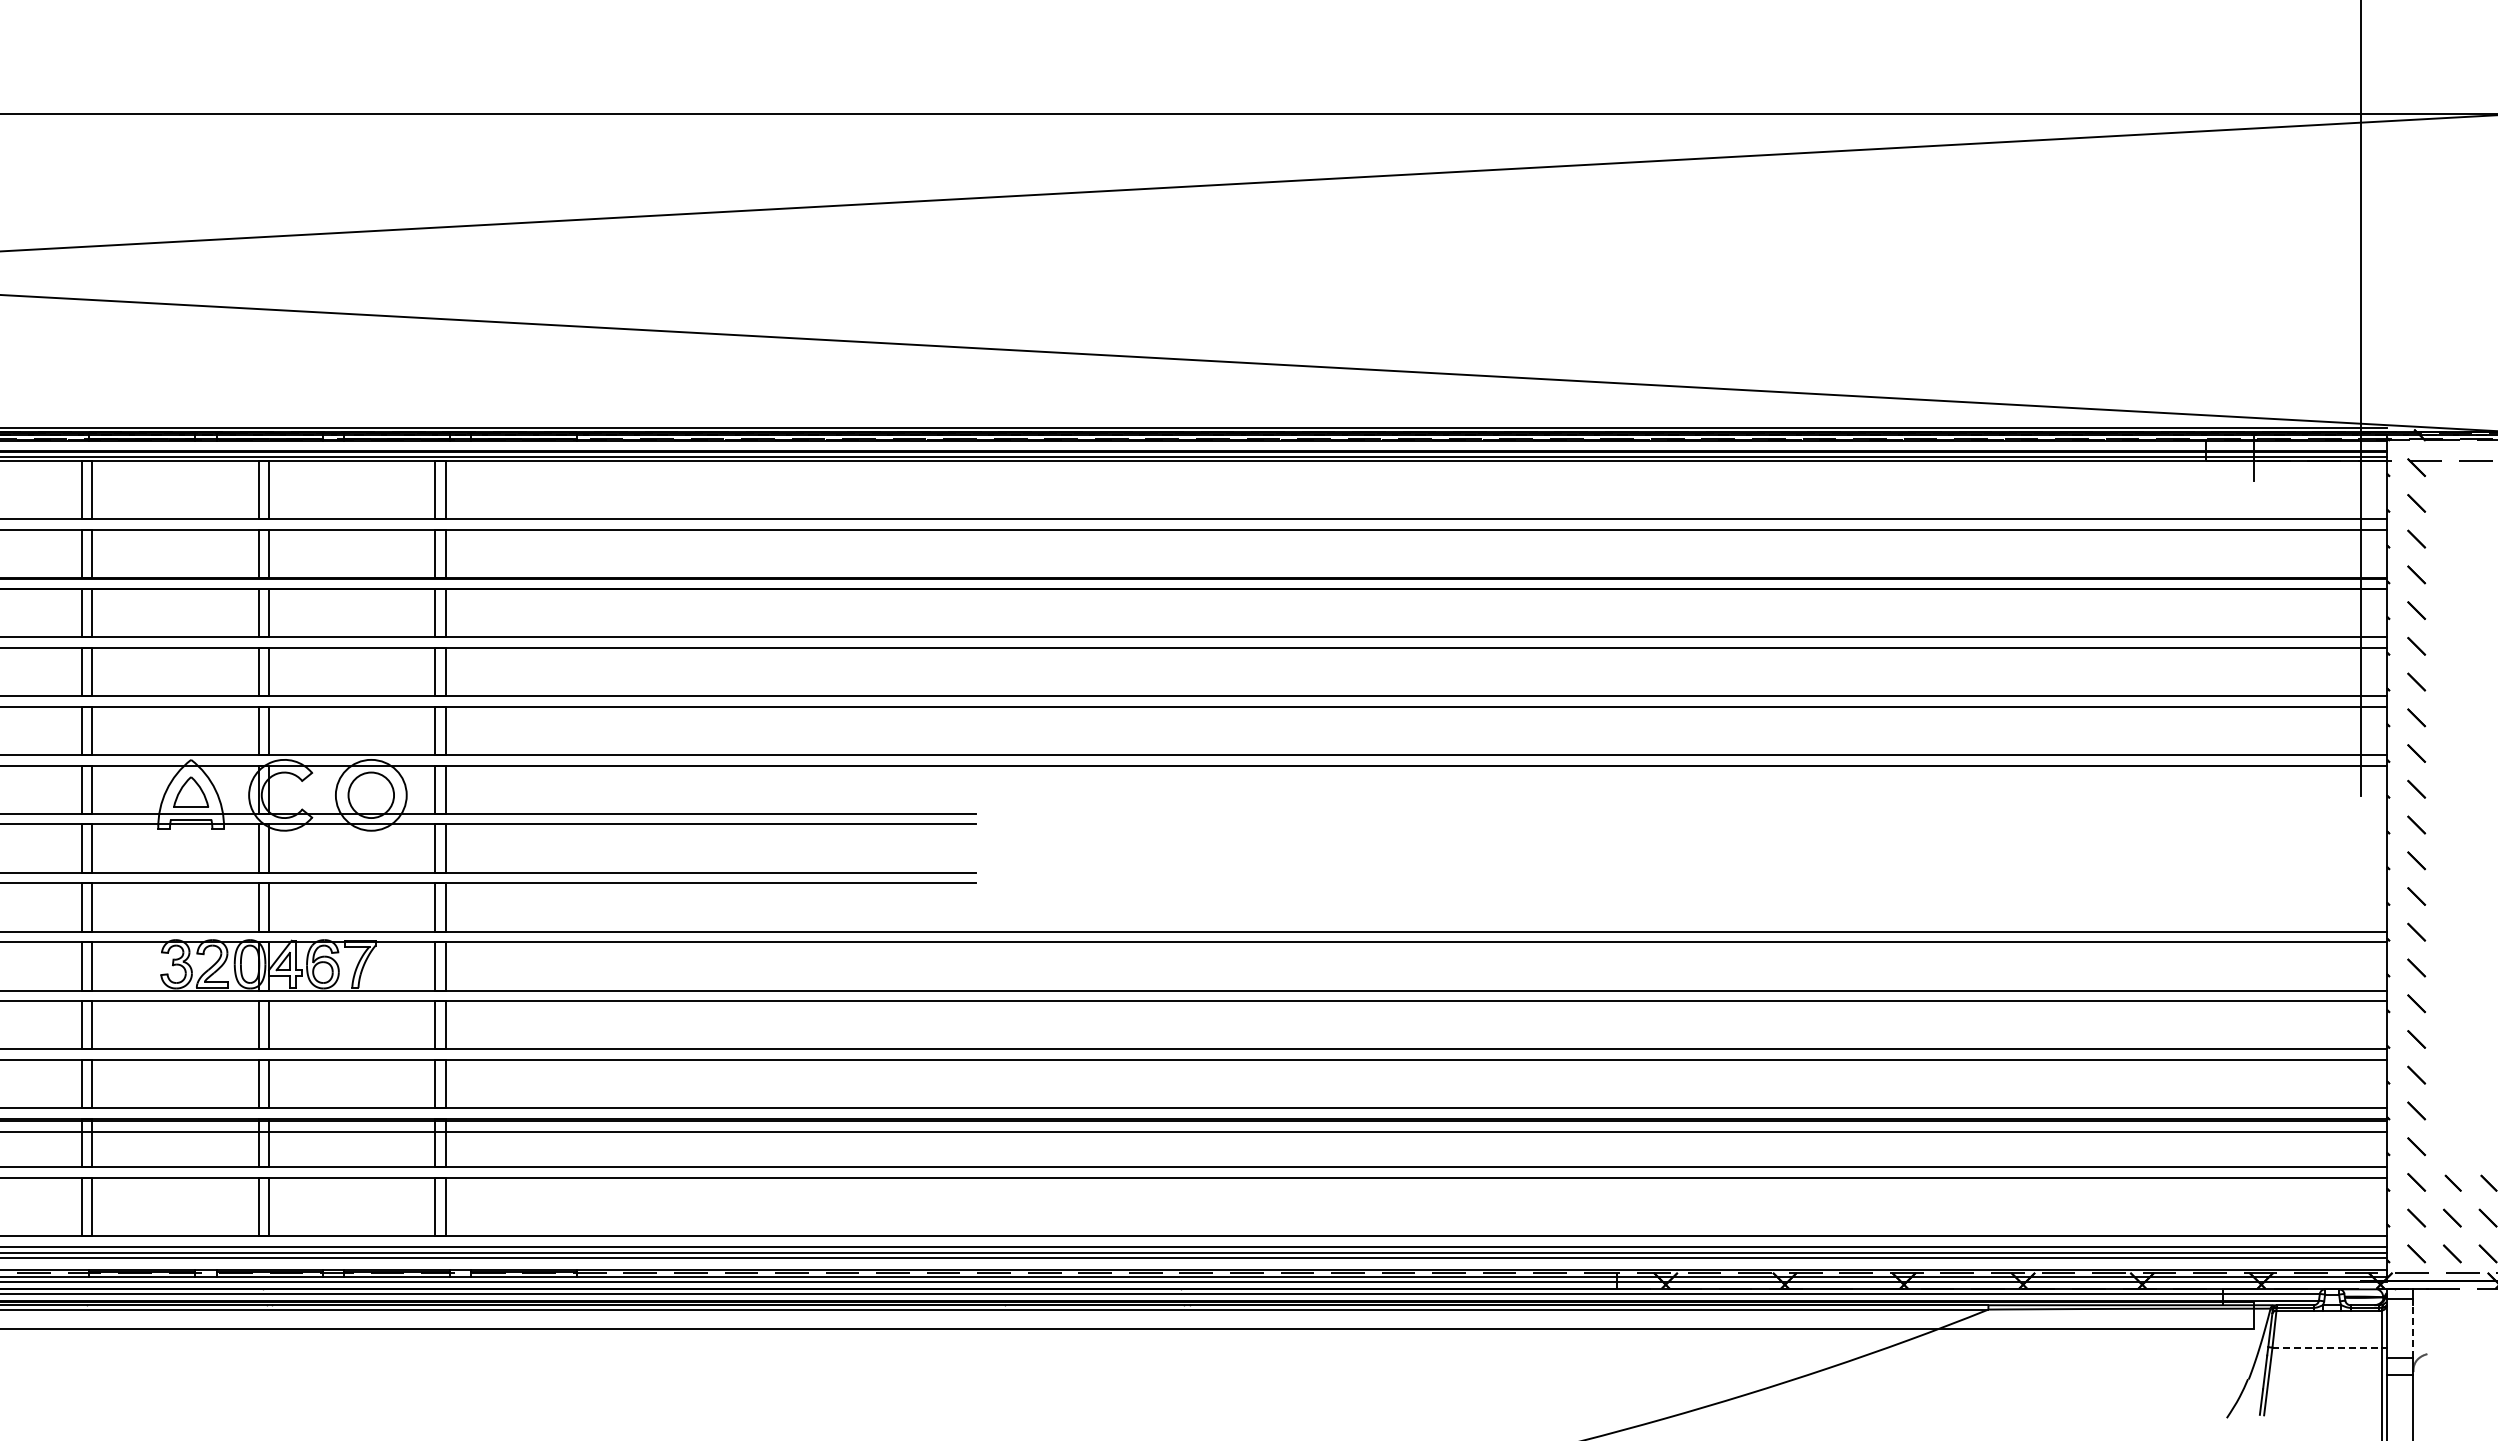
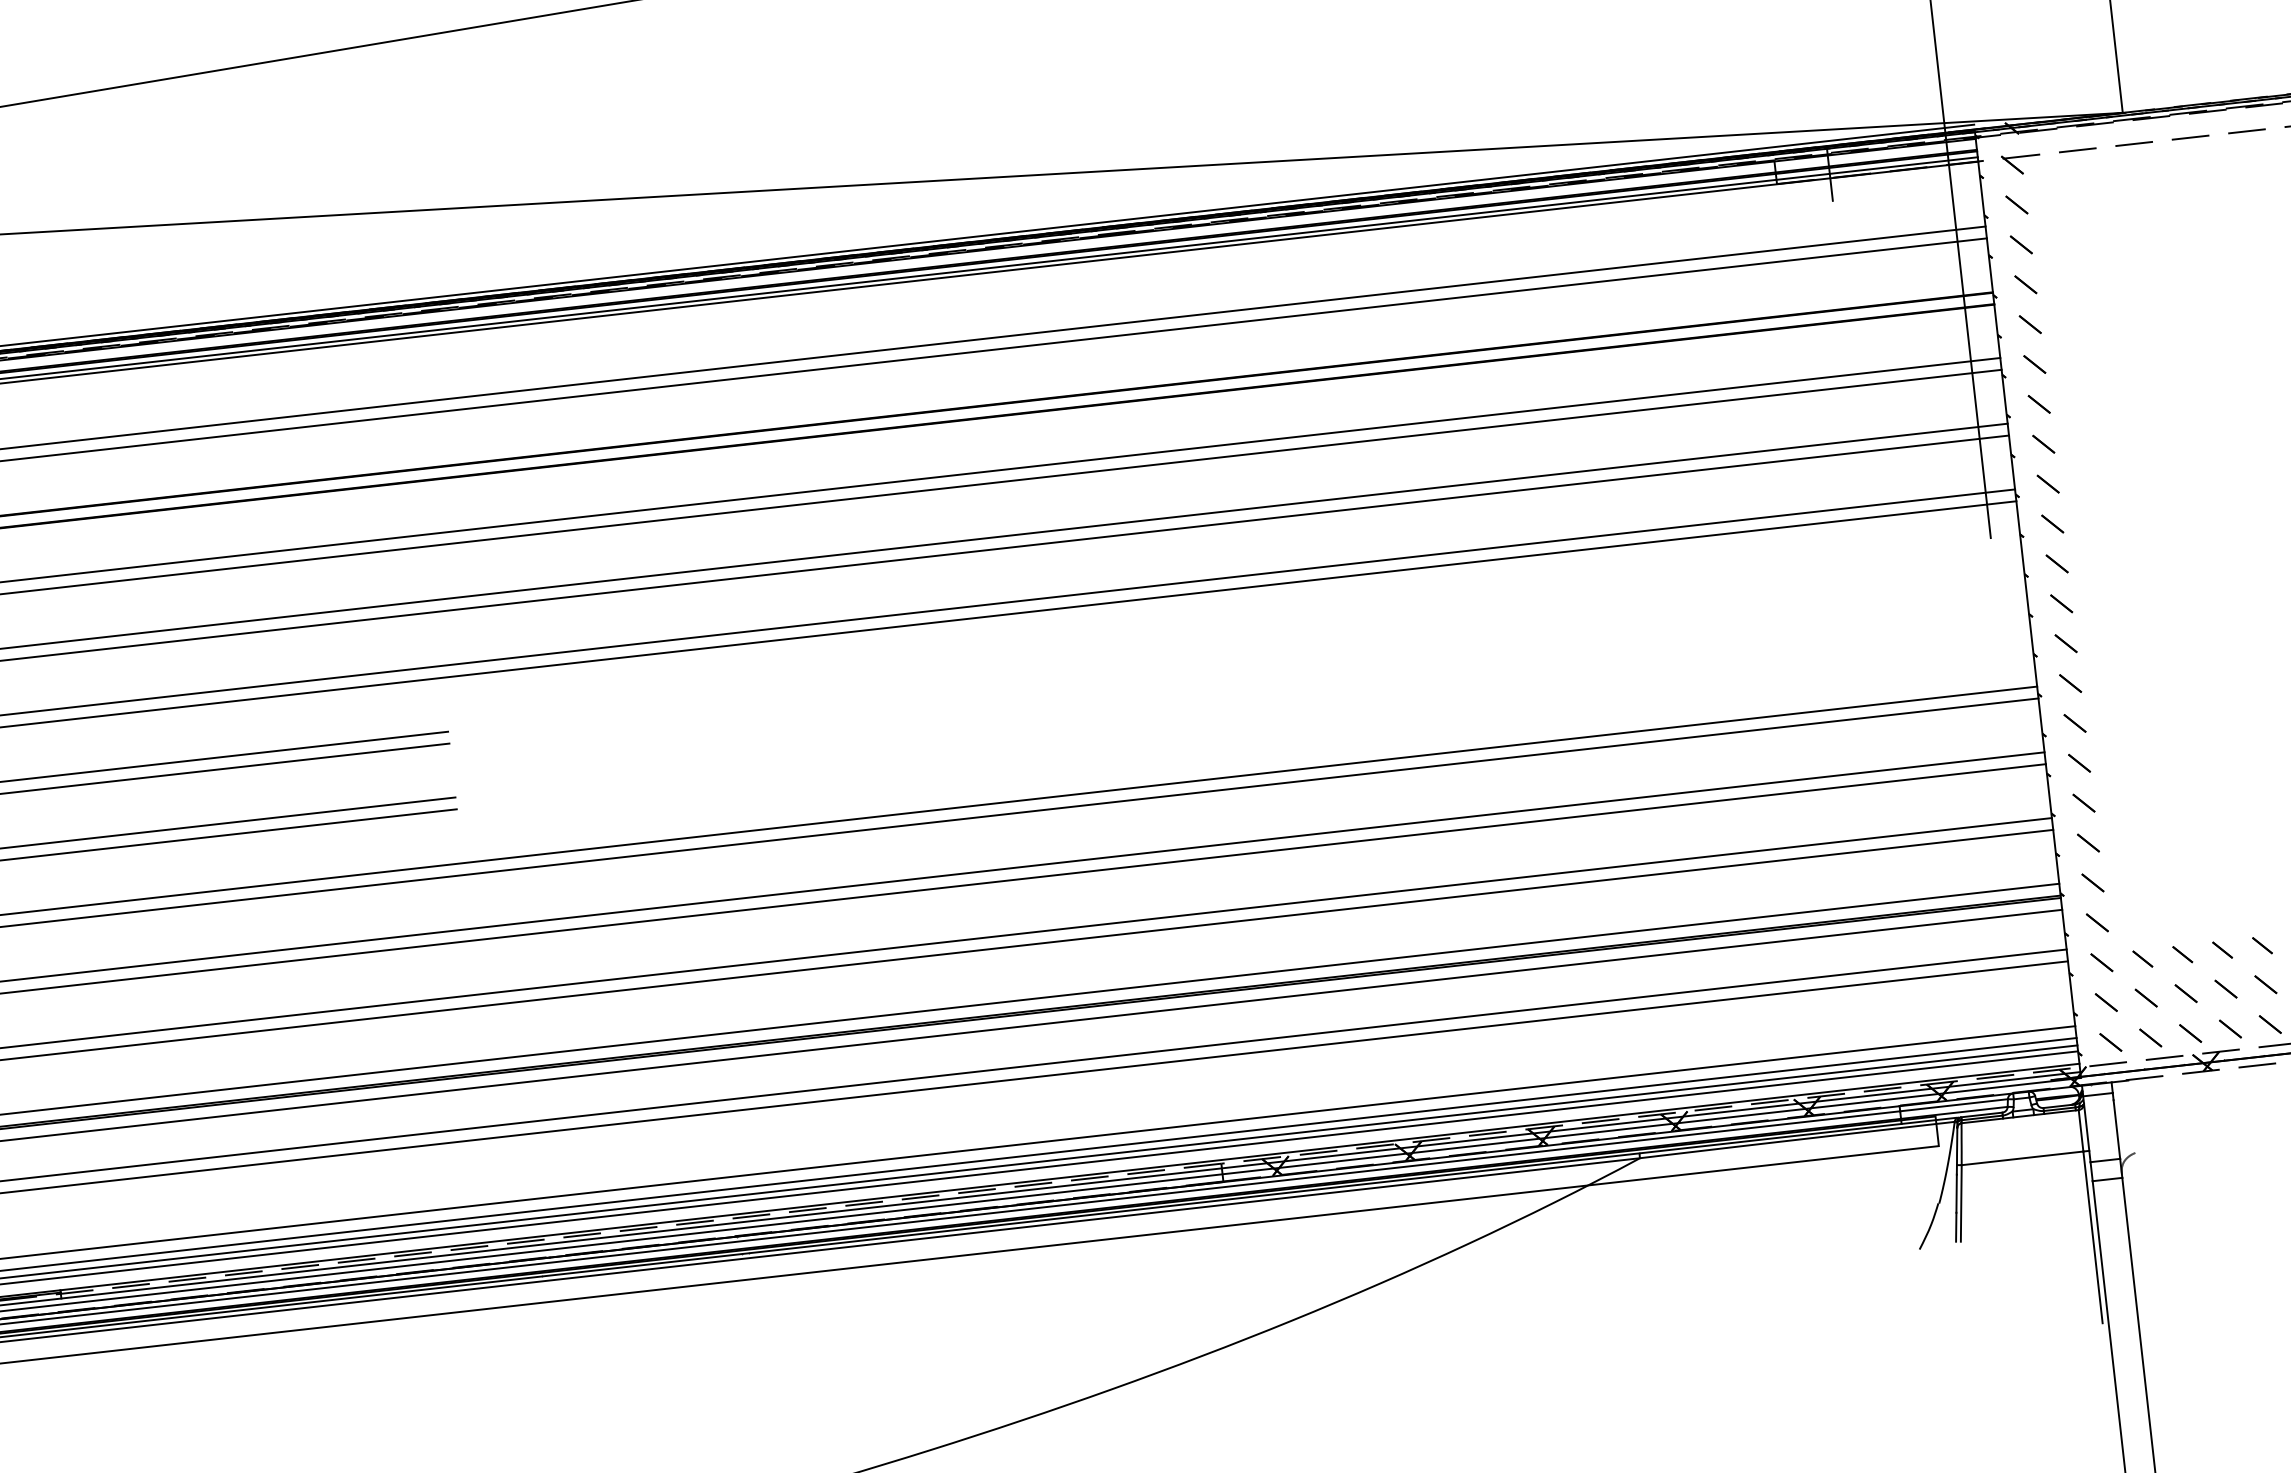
line: (2413, 1331) -> (2117, 1129), dashed -> solid
line: (2326, 1347) -> (2021, 1158), dashed -> solid

